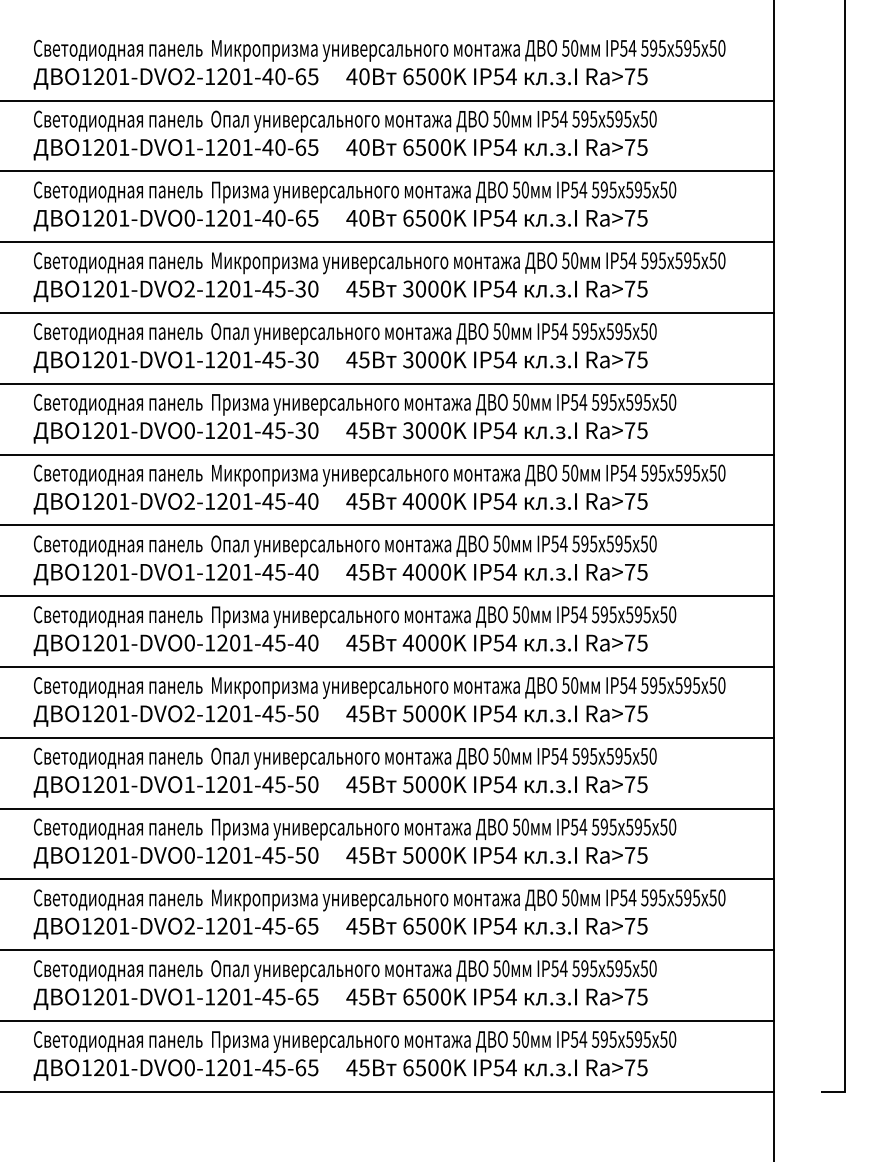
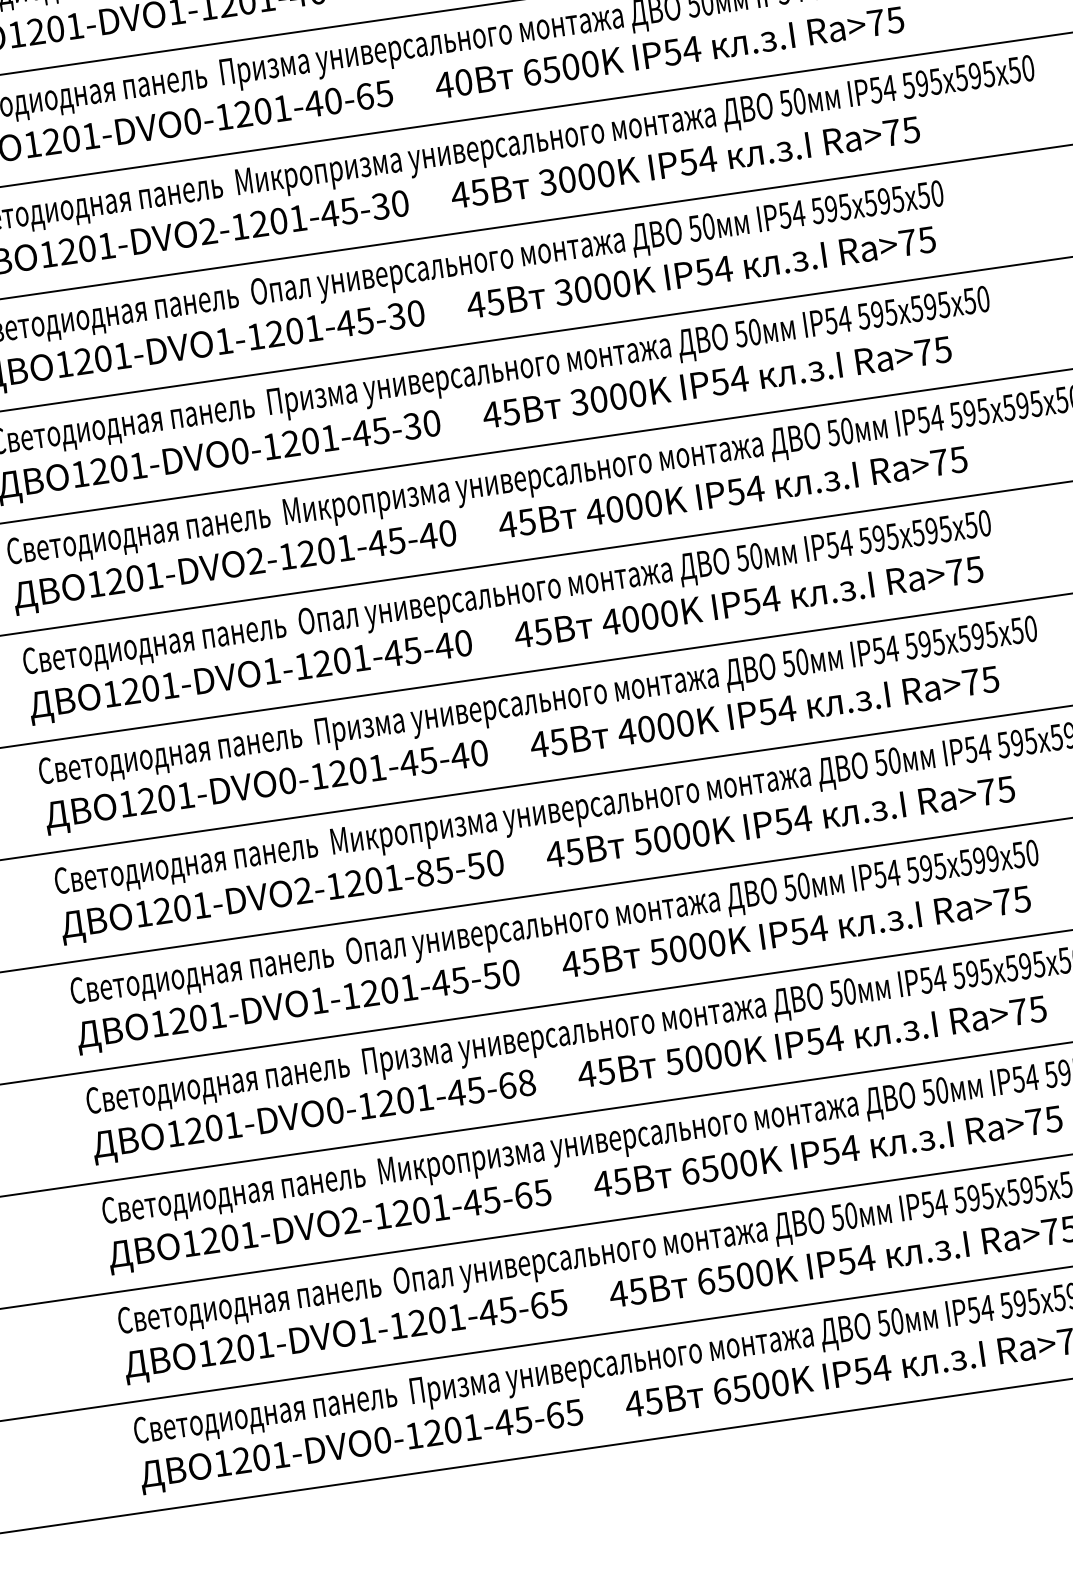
text: (267, 713) -> (424, 872), 1201-DVO2-1201-45-50 -> 1201-DVO2-1201-85-50
text: (627, 755) -> (992, 857), 595 -> 599
text: (306, 855) -> (516, 1084), 1201-DVO0-1201-45-50 -> 1201-DVO0-1201-45-68

